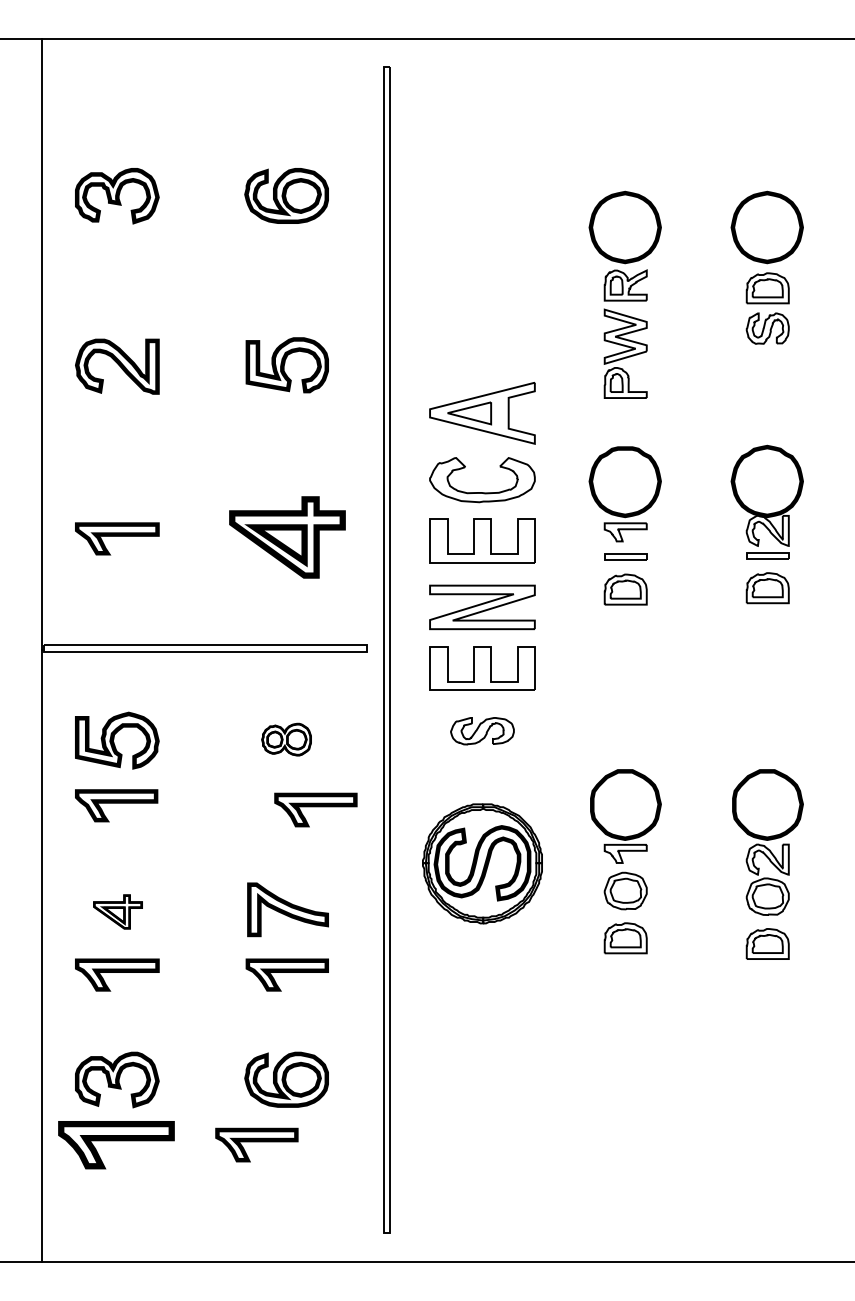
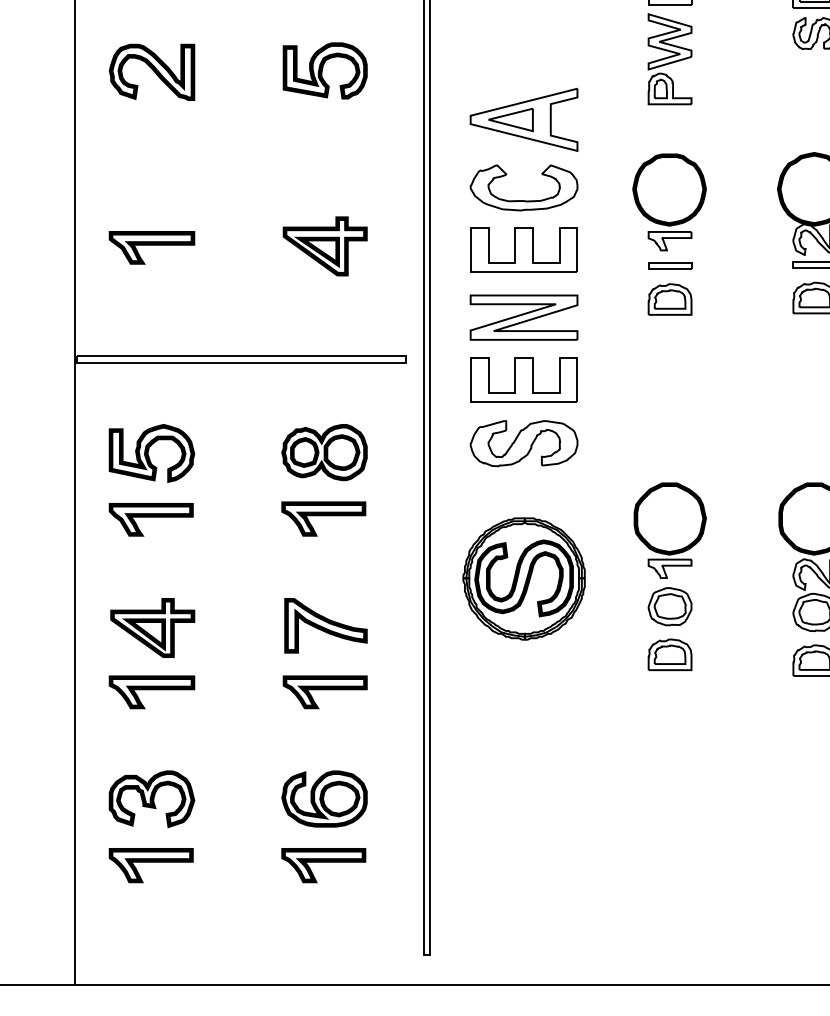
part: (286, 537) -> (324, 246), size x0.71
part: (482, 731) -> (524, 444), size x1.67
part: (286, 739) -> (324, 452), size x1.67
part: (315, 809) -> (323, 518), moved
part: (117, 911) -> (152, 627), size x1.67
part: (116, 1144) -> (151, 864), size x0.71
part: (256, 1144) -> (323, 864), moved

